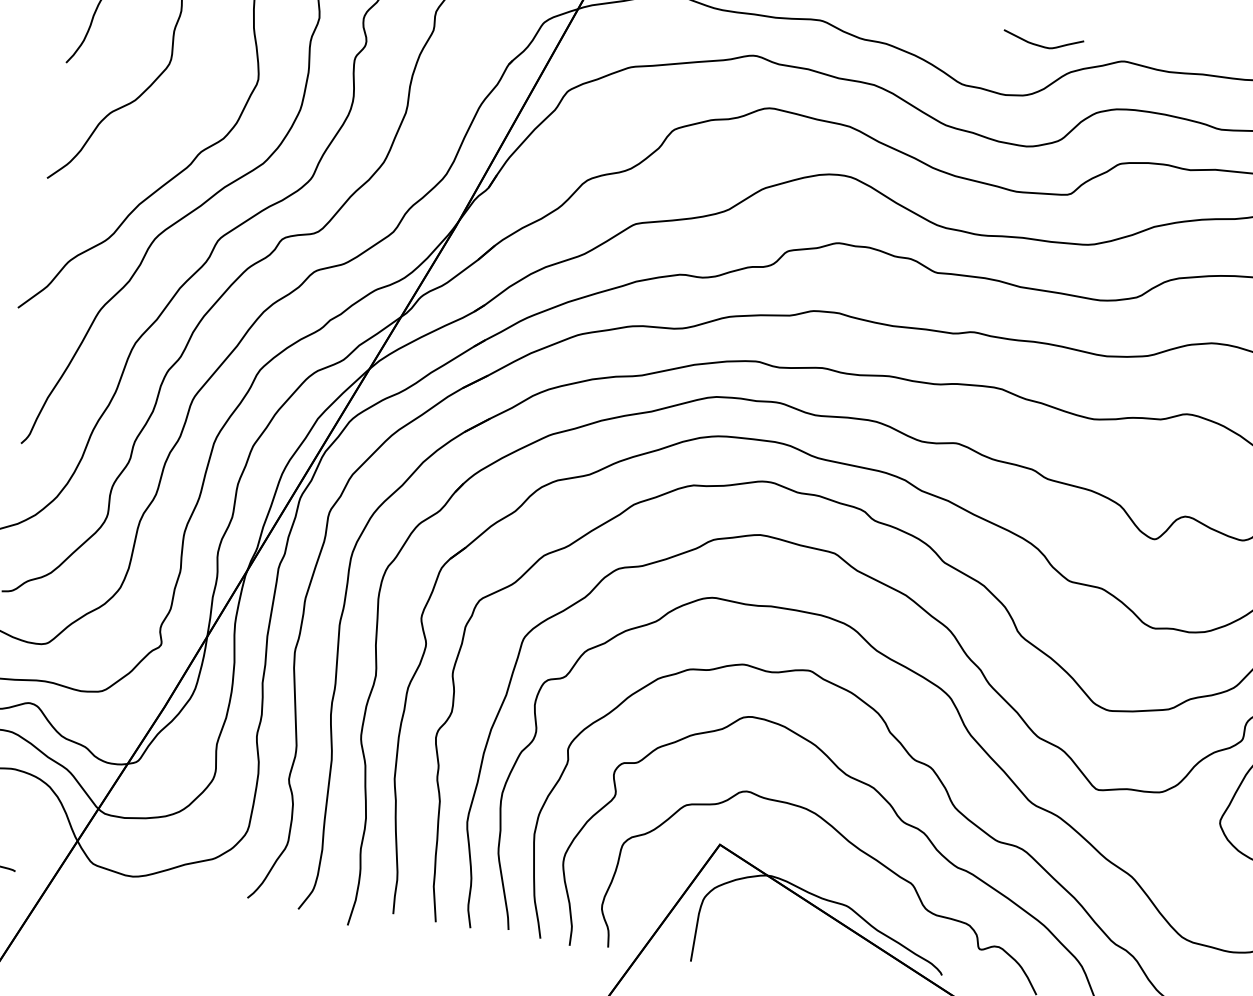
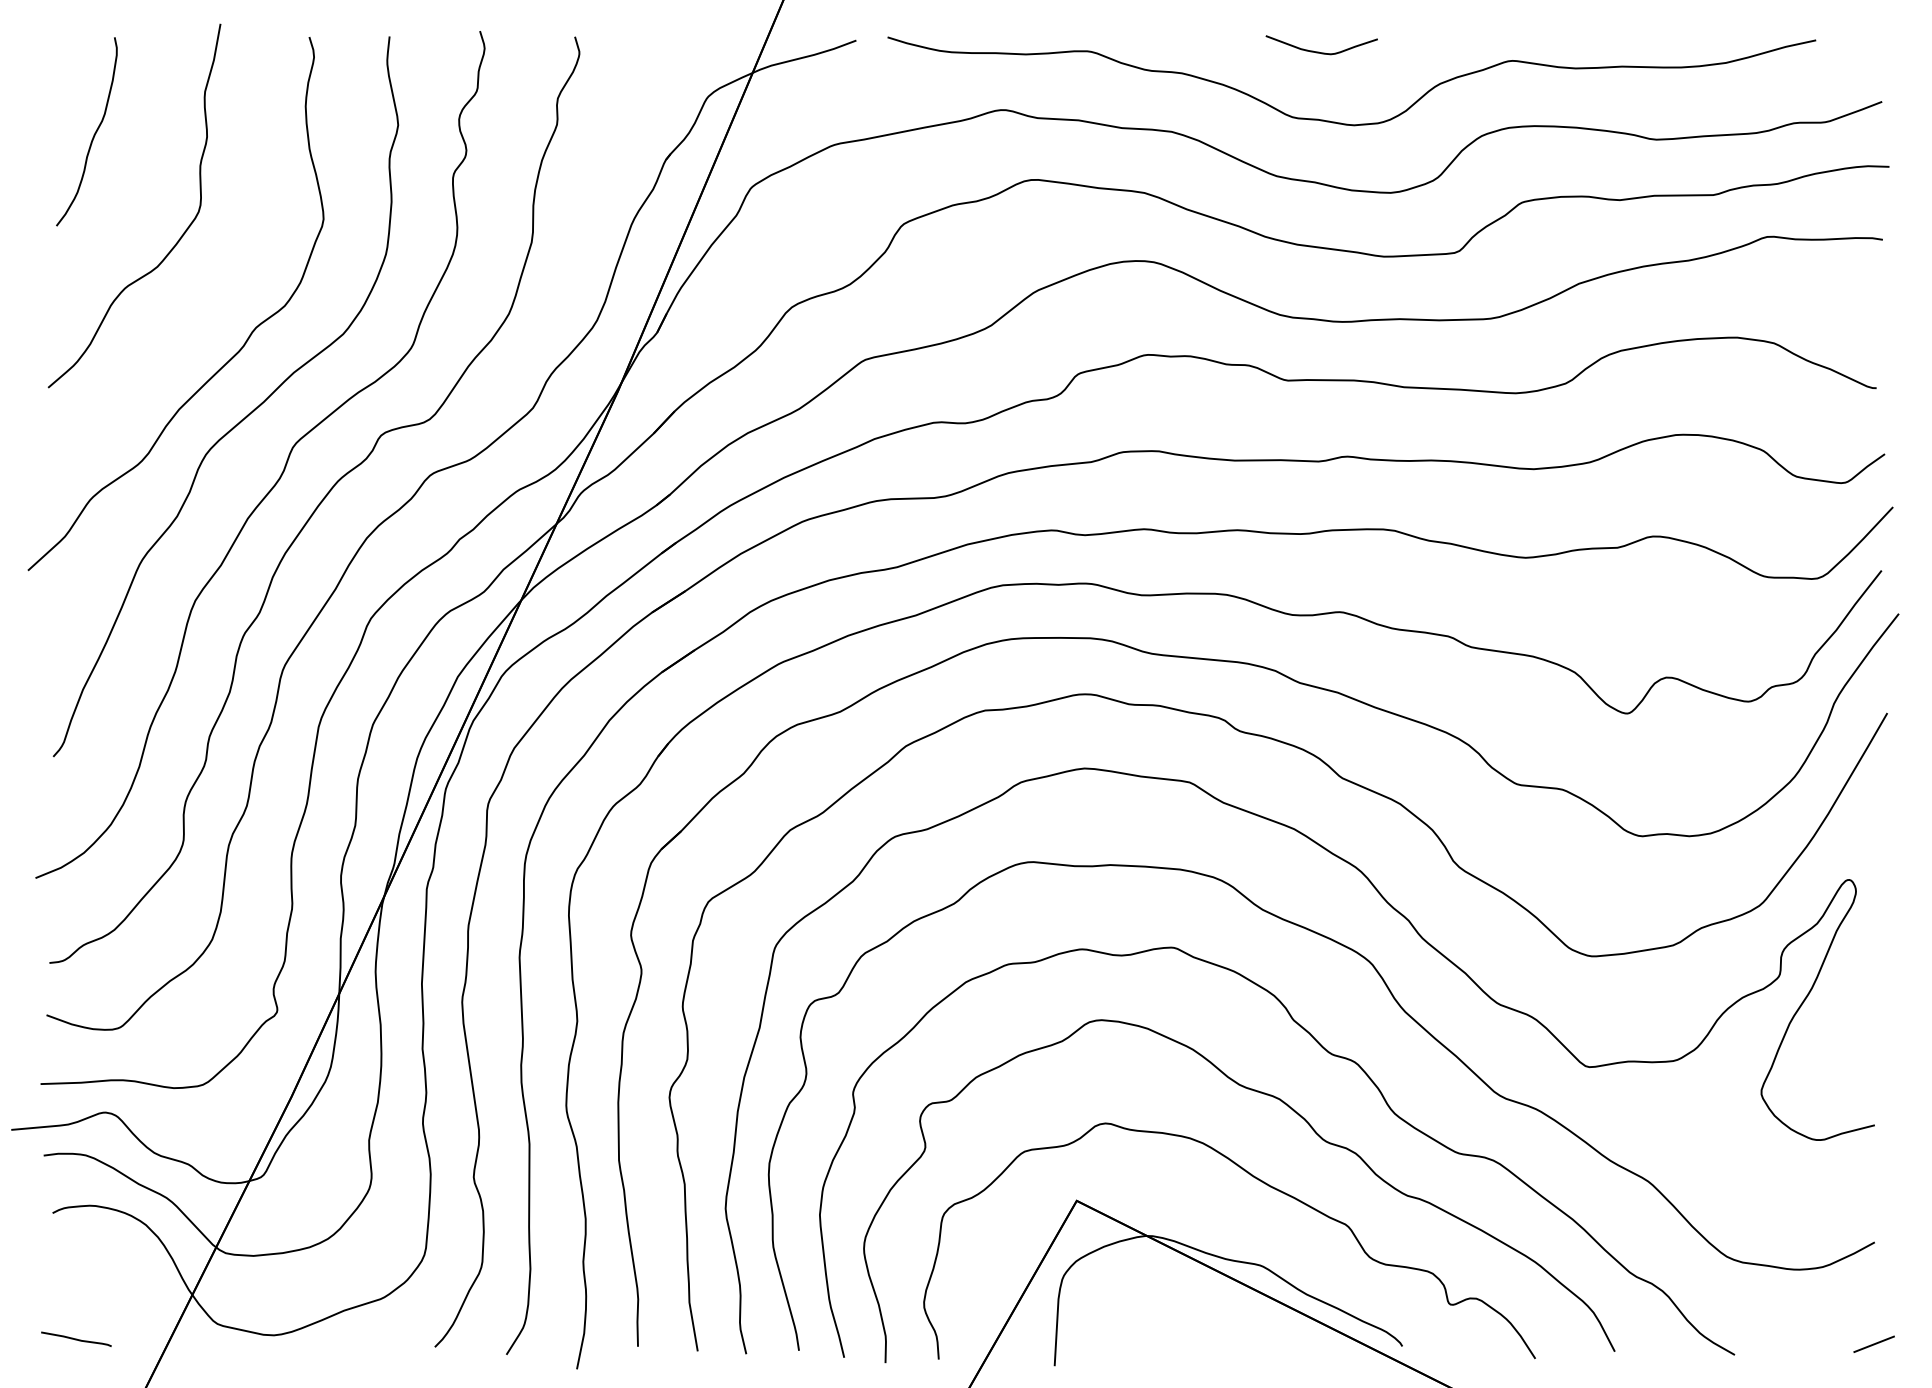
curve: (1041, 45) -> (1319, 51), moved

